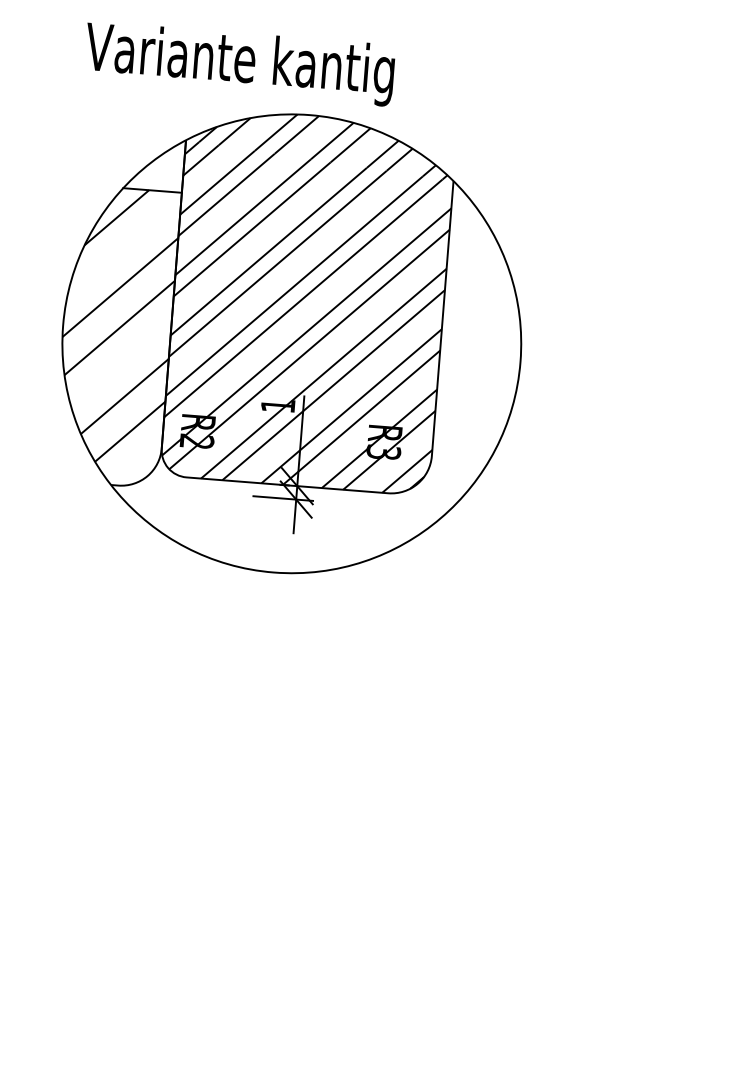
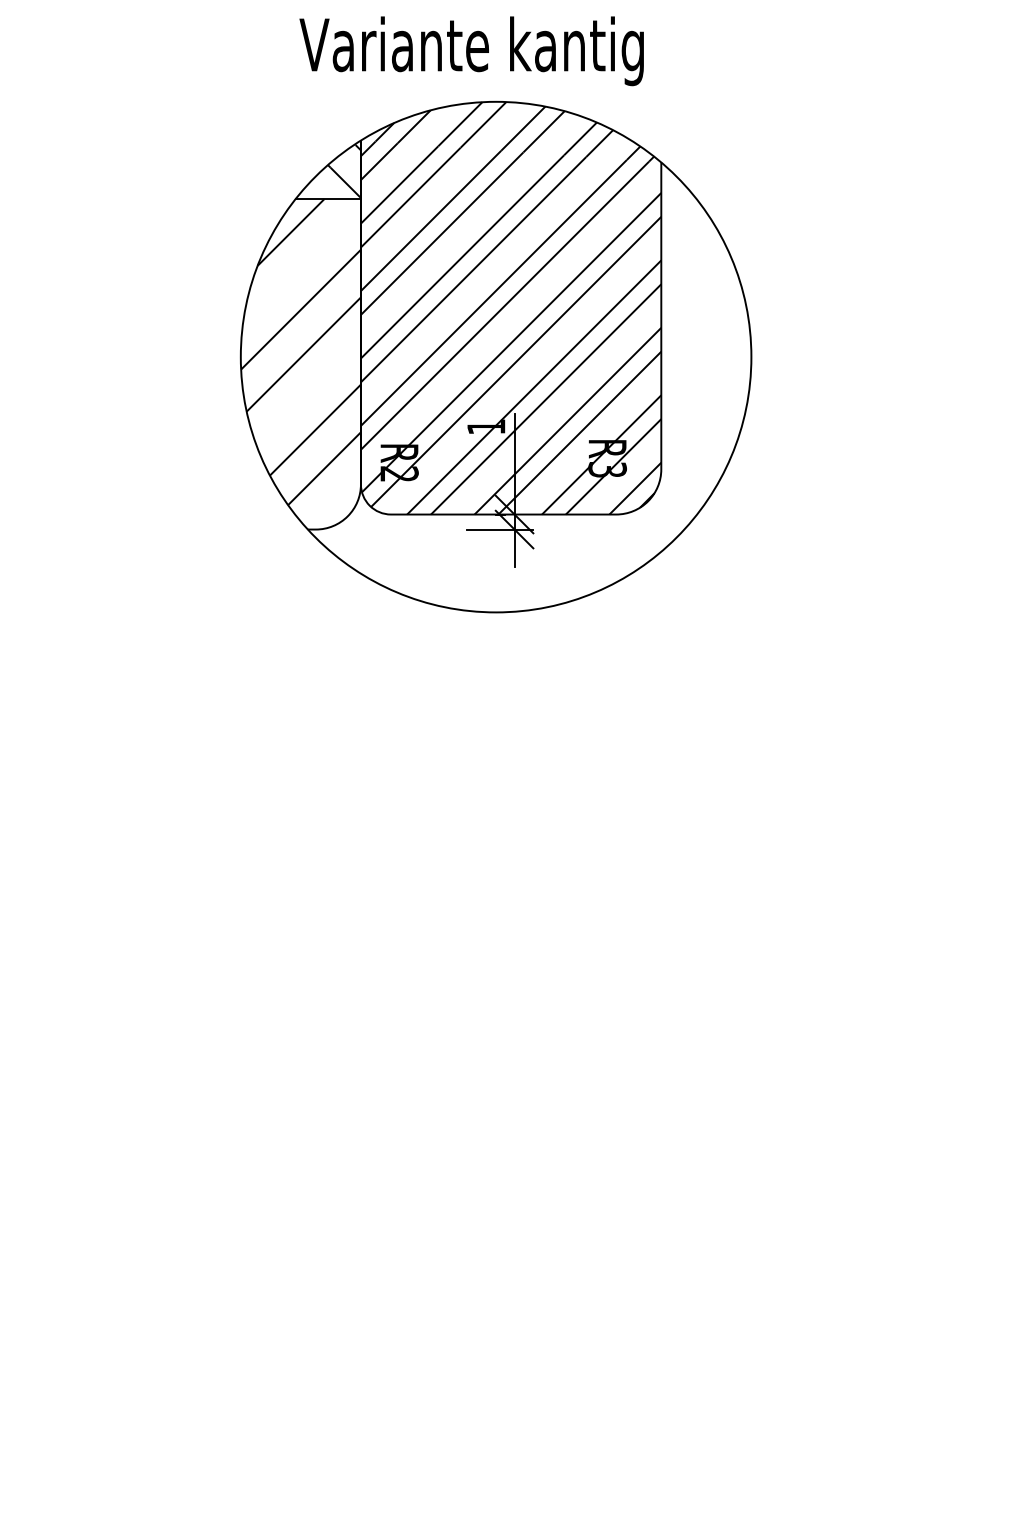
text: (239, 64) -> (471, 51), moved
hatch: (168, 166) -> (343, 171), added

